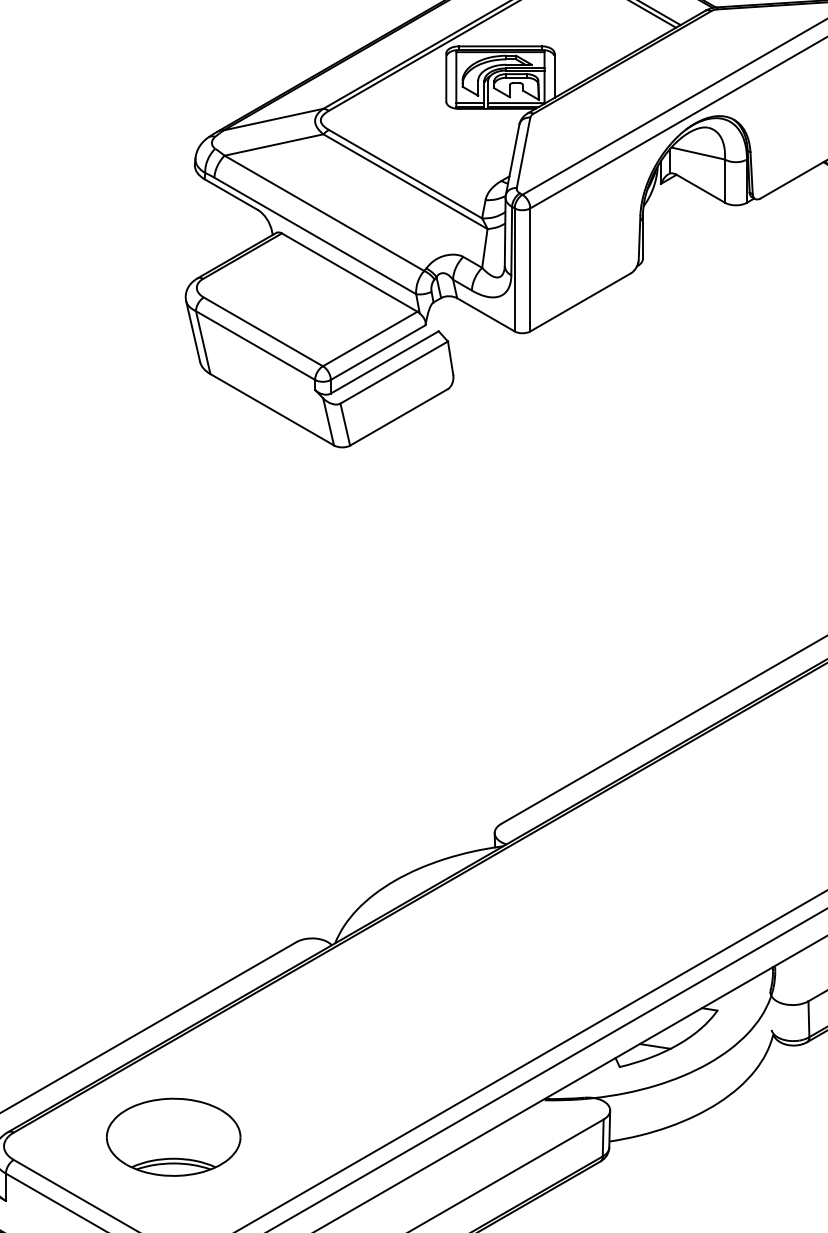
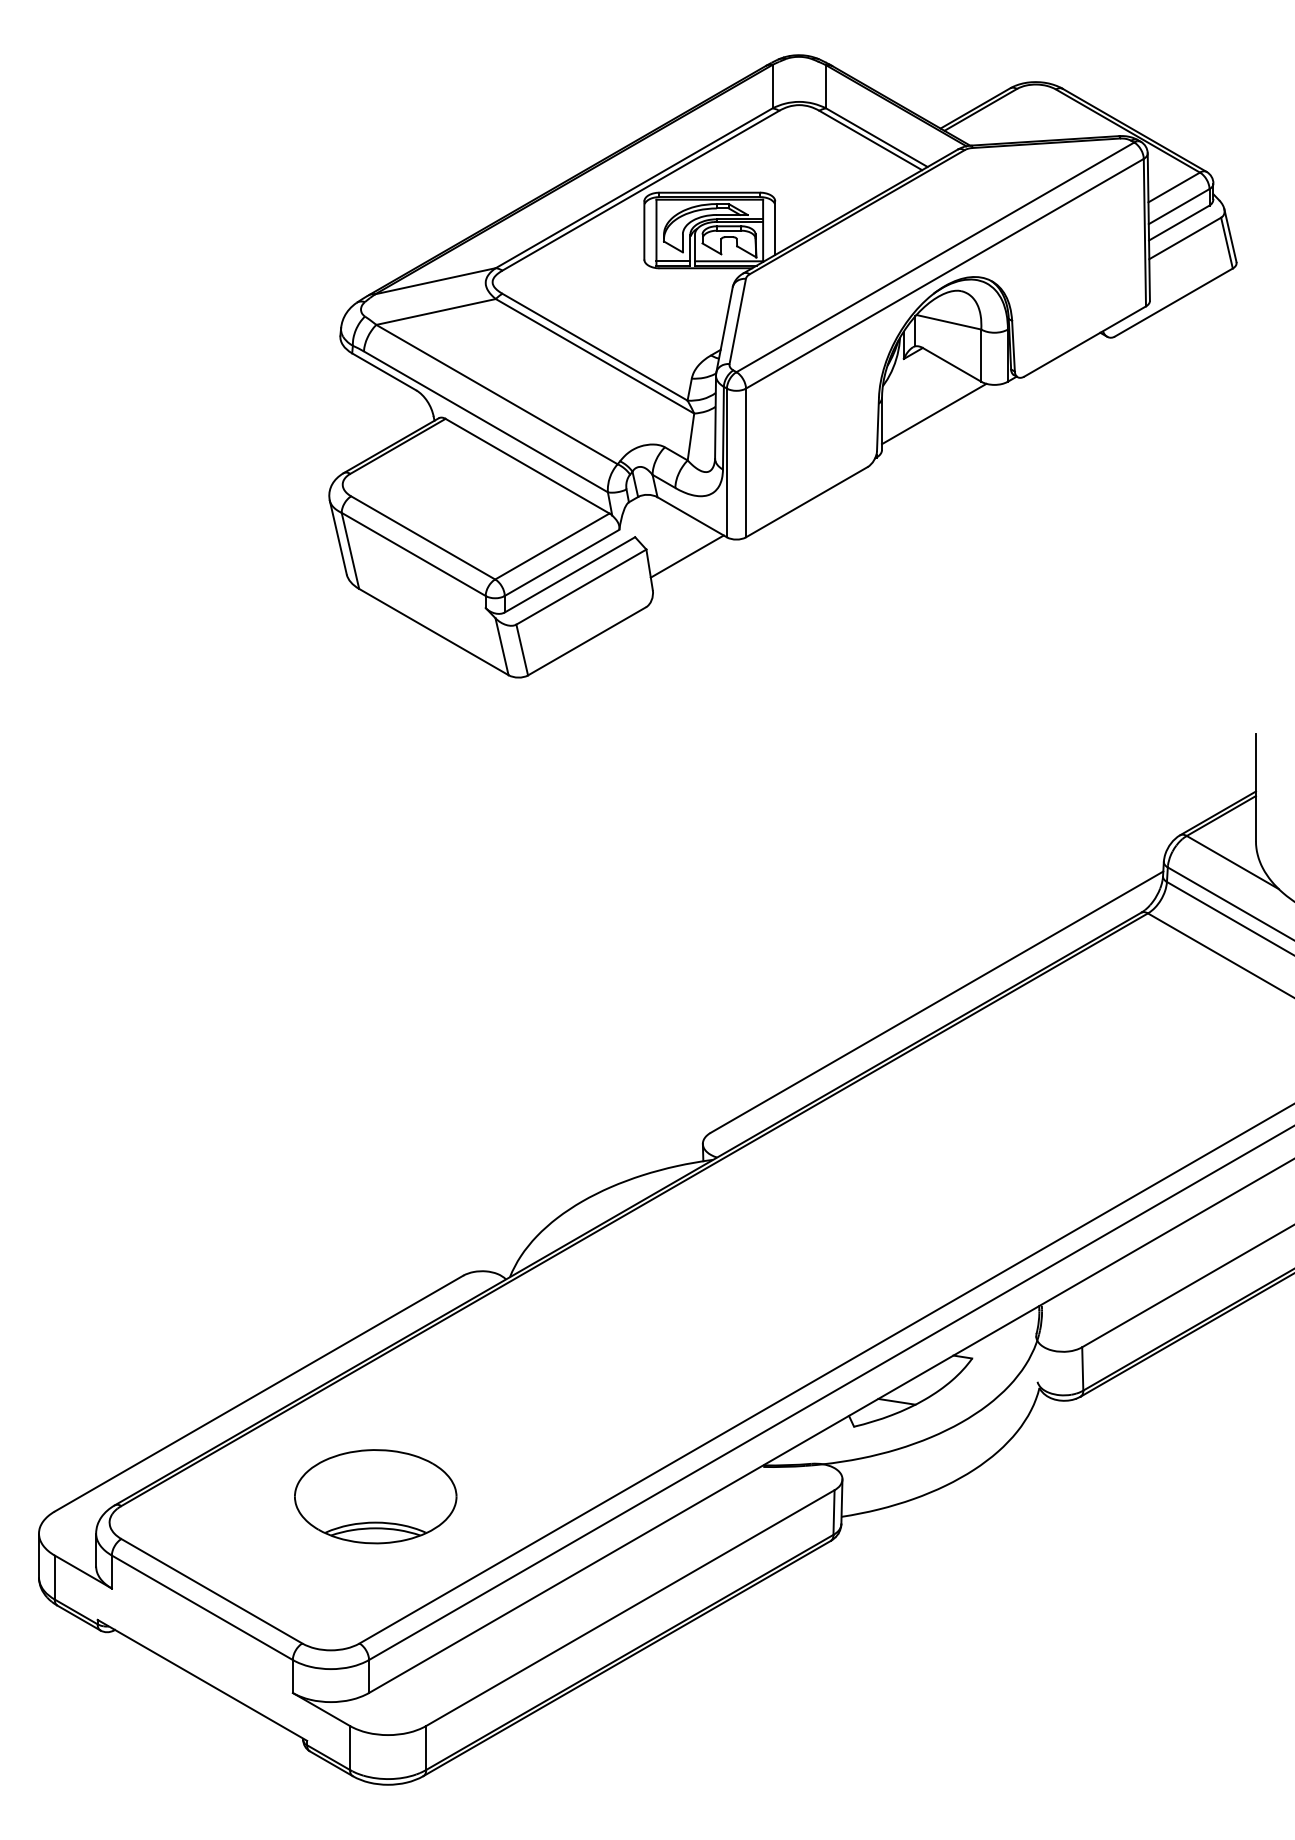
line: (686, 228) -> (934, 413), added
line: (481, 347) -> (686, 556), added
part: (173, 1137) -> (375, 1496), moved

